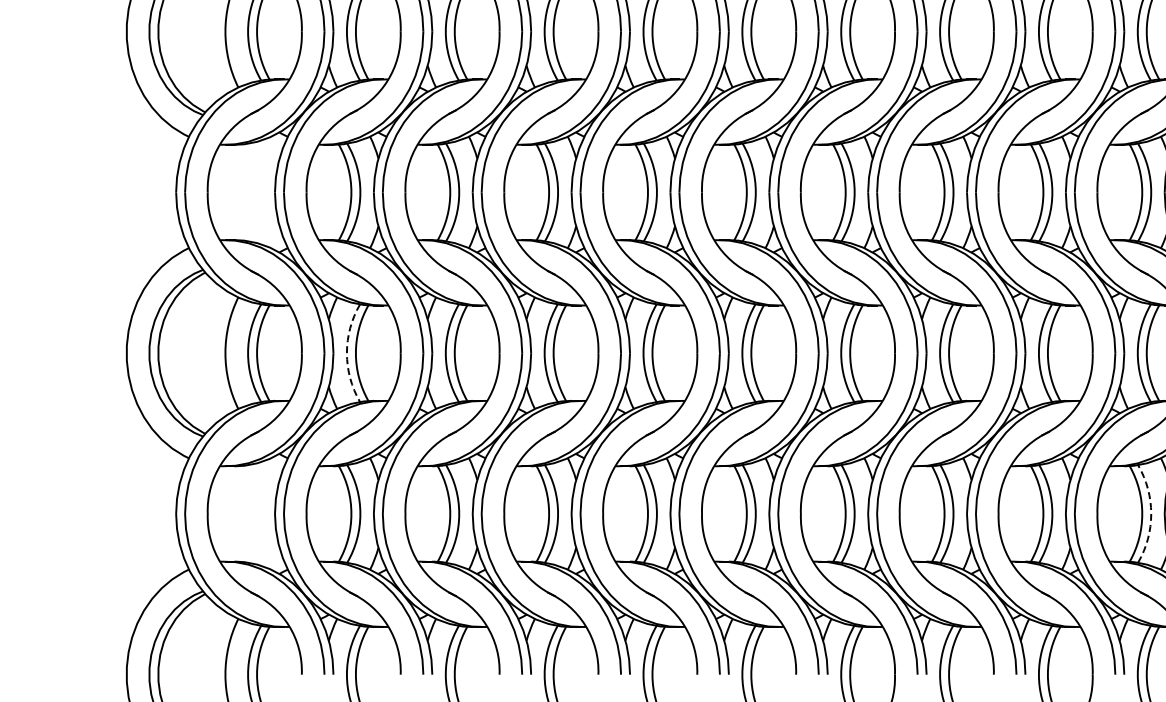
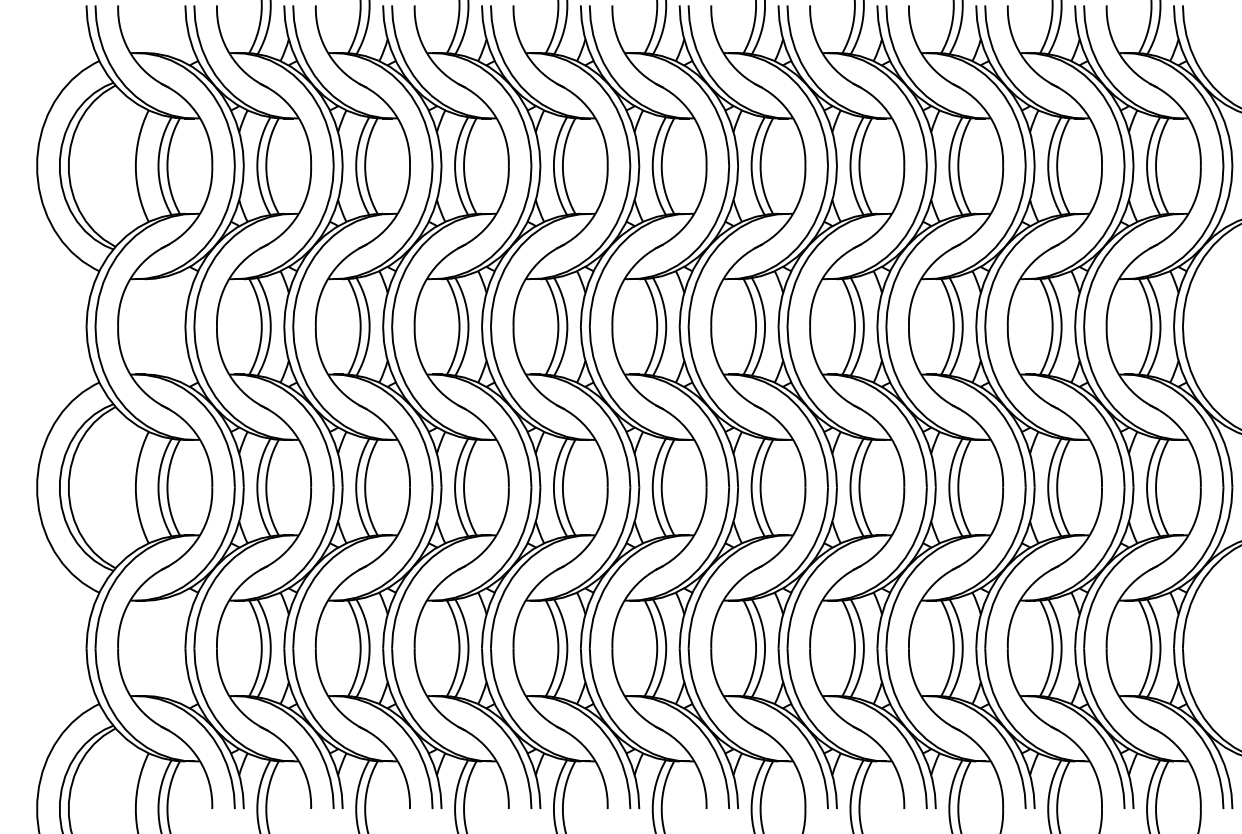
arc: (347, 353) -> (257, 487), dashed -> solid
arc: (1151, 514) -> (1061, 648), dashed -> solid

